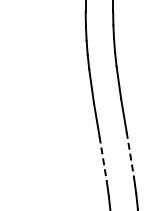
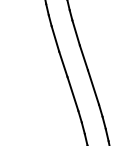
line: (130, 155) -> (93, 88), dashed -> solid
line: (103, 159) -> (73, 94), dashed -> solid

